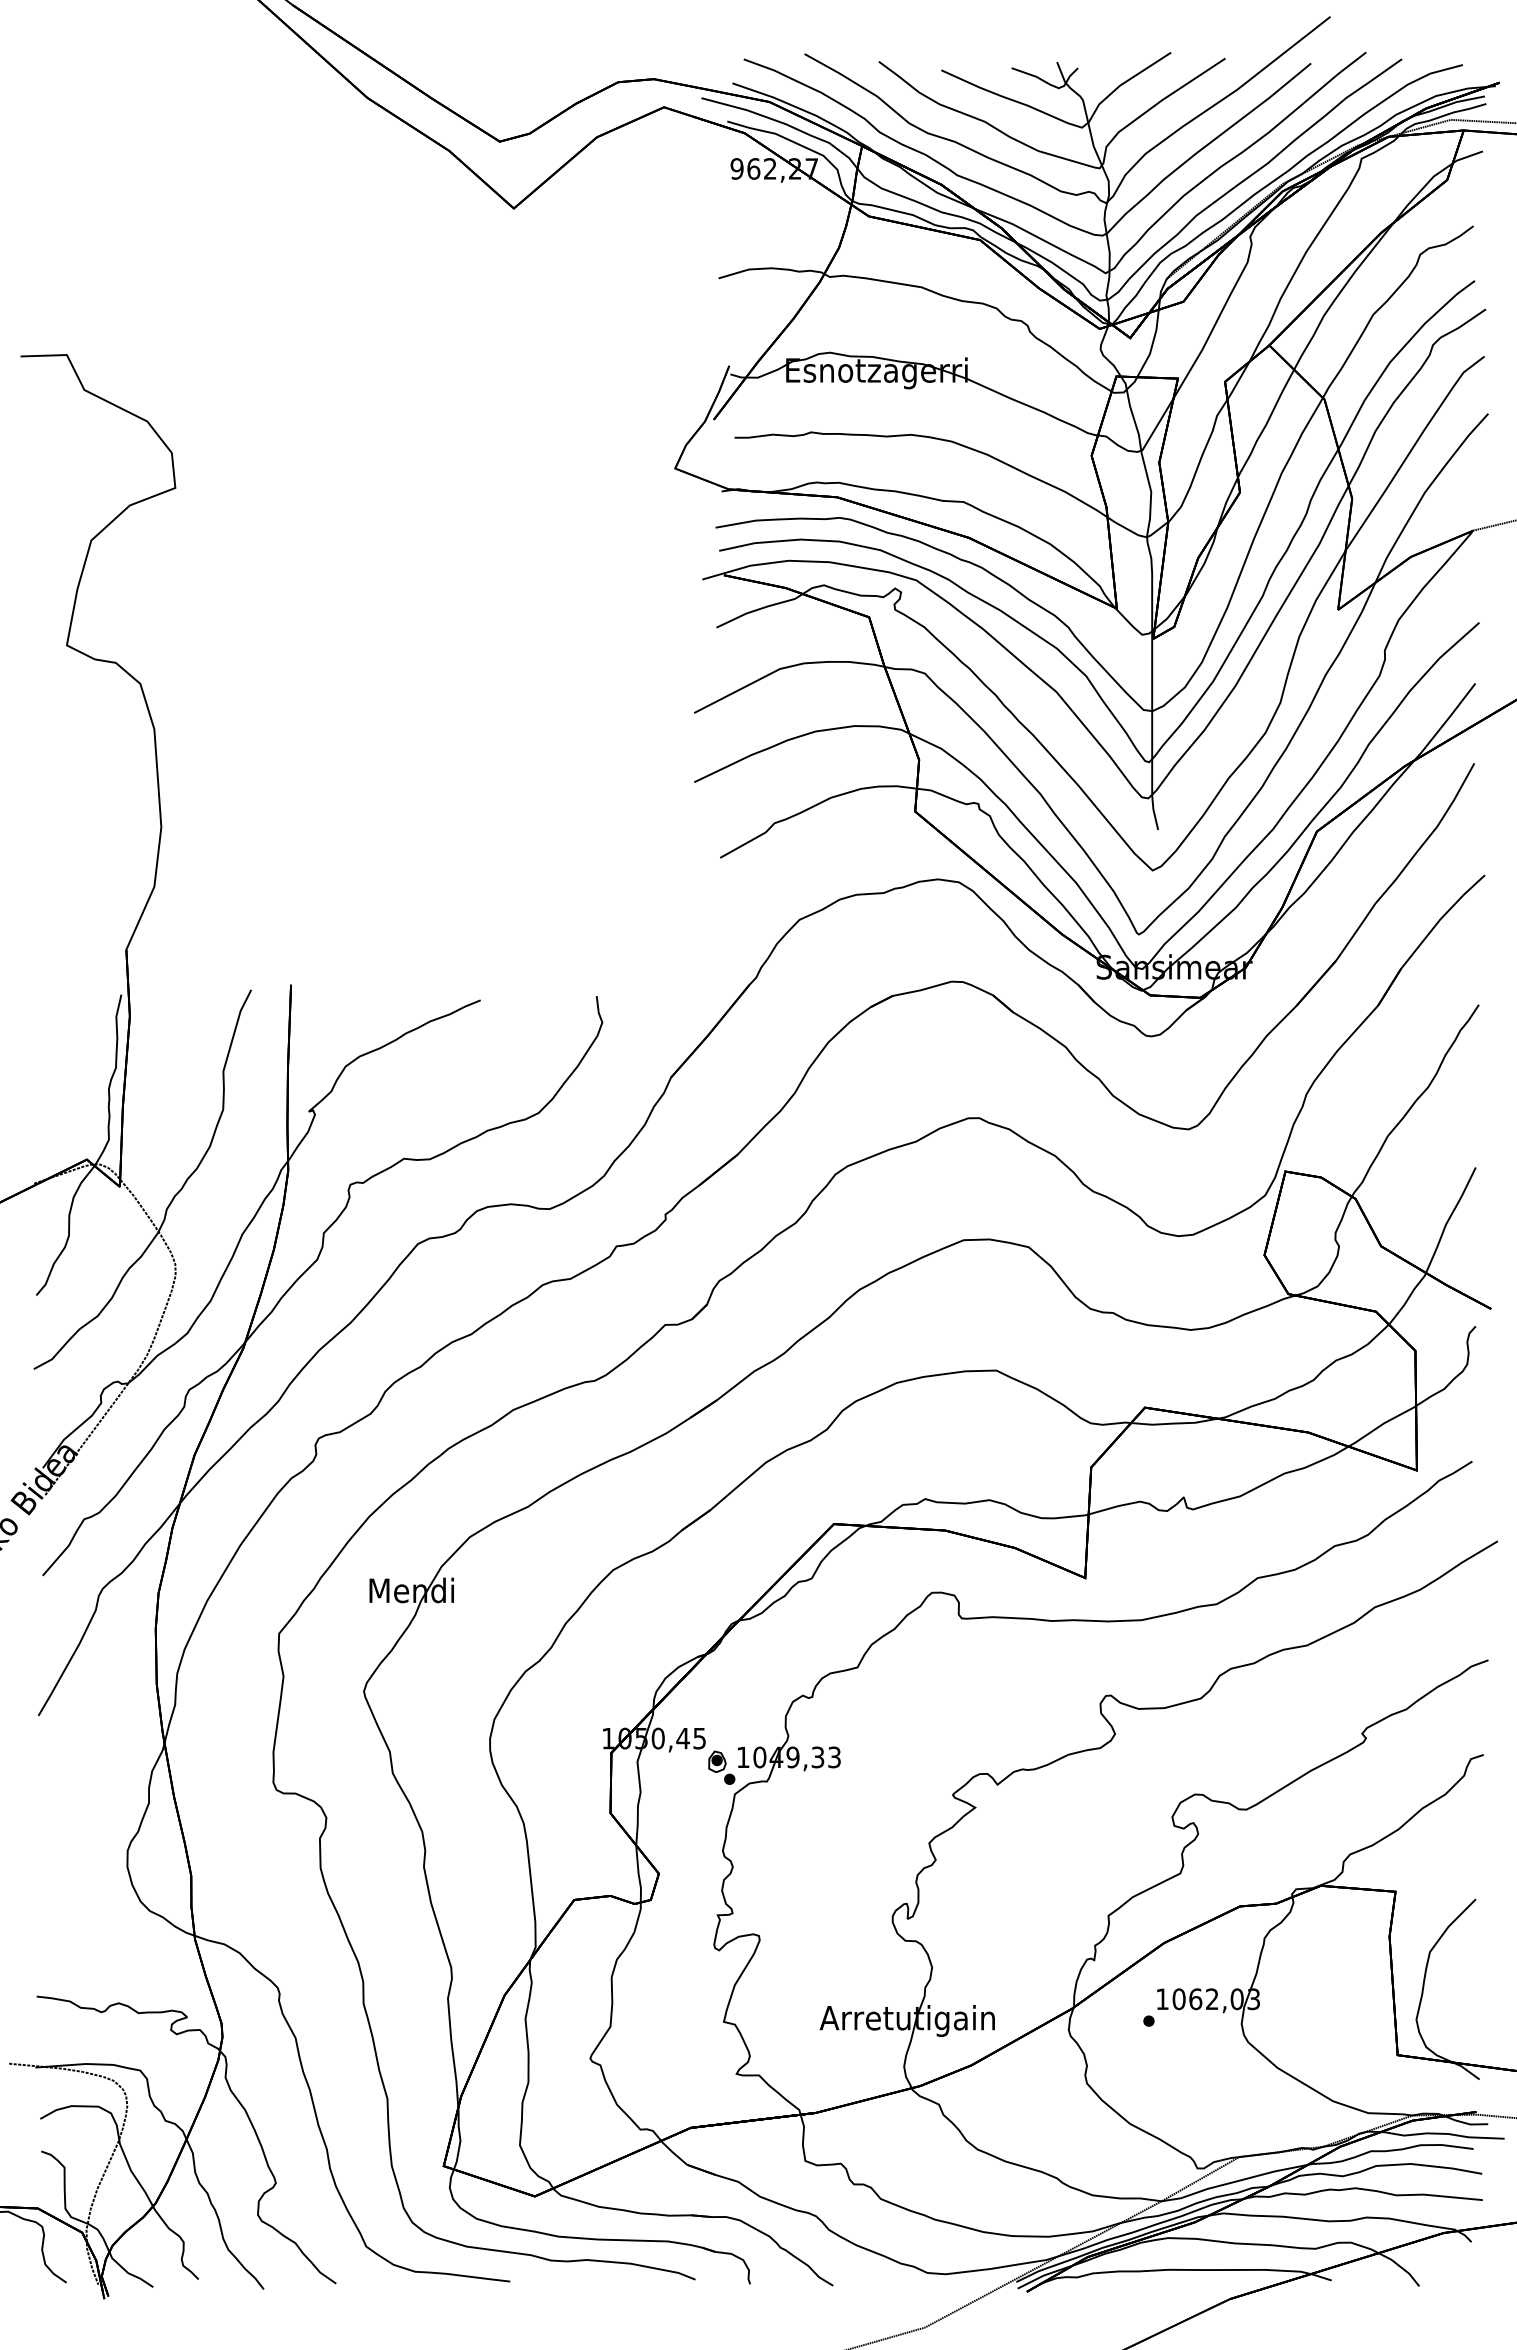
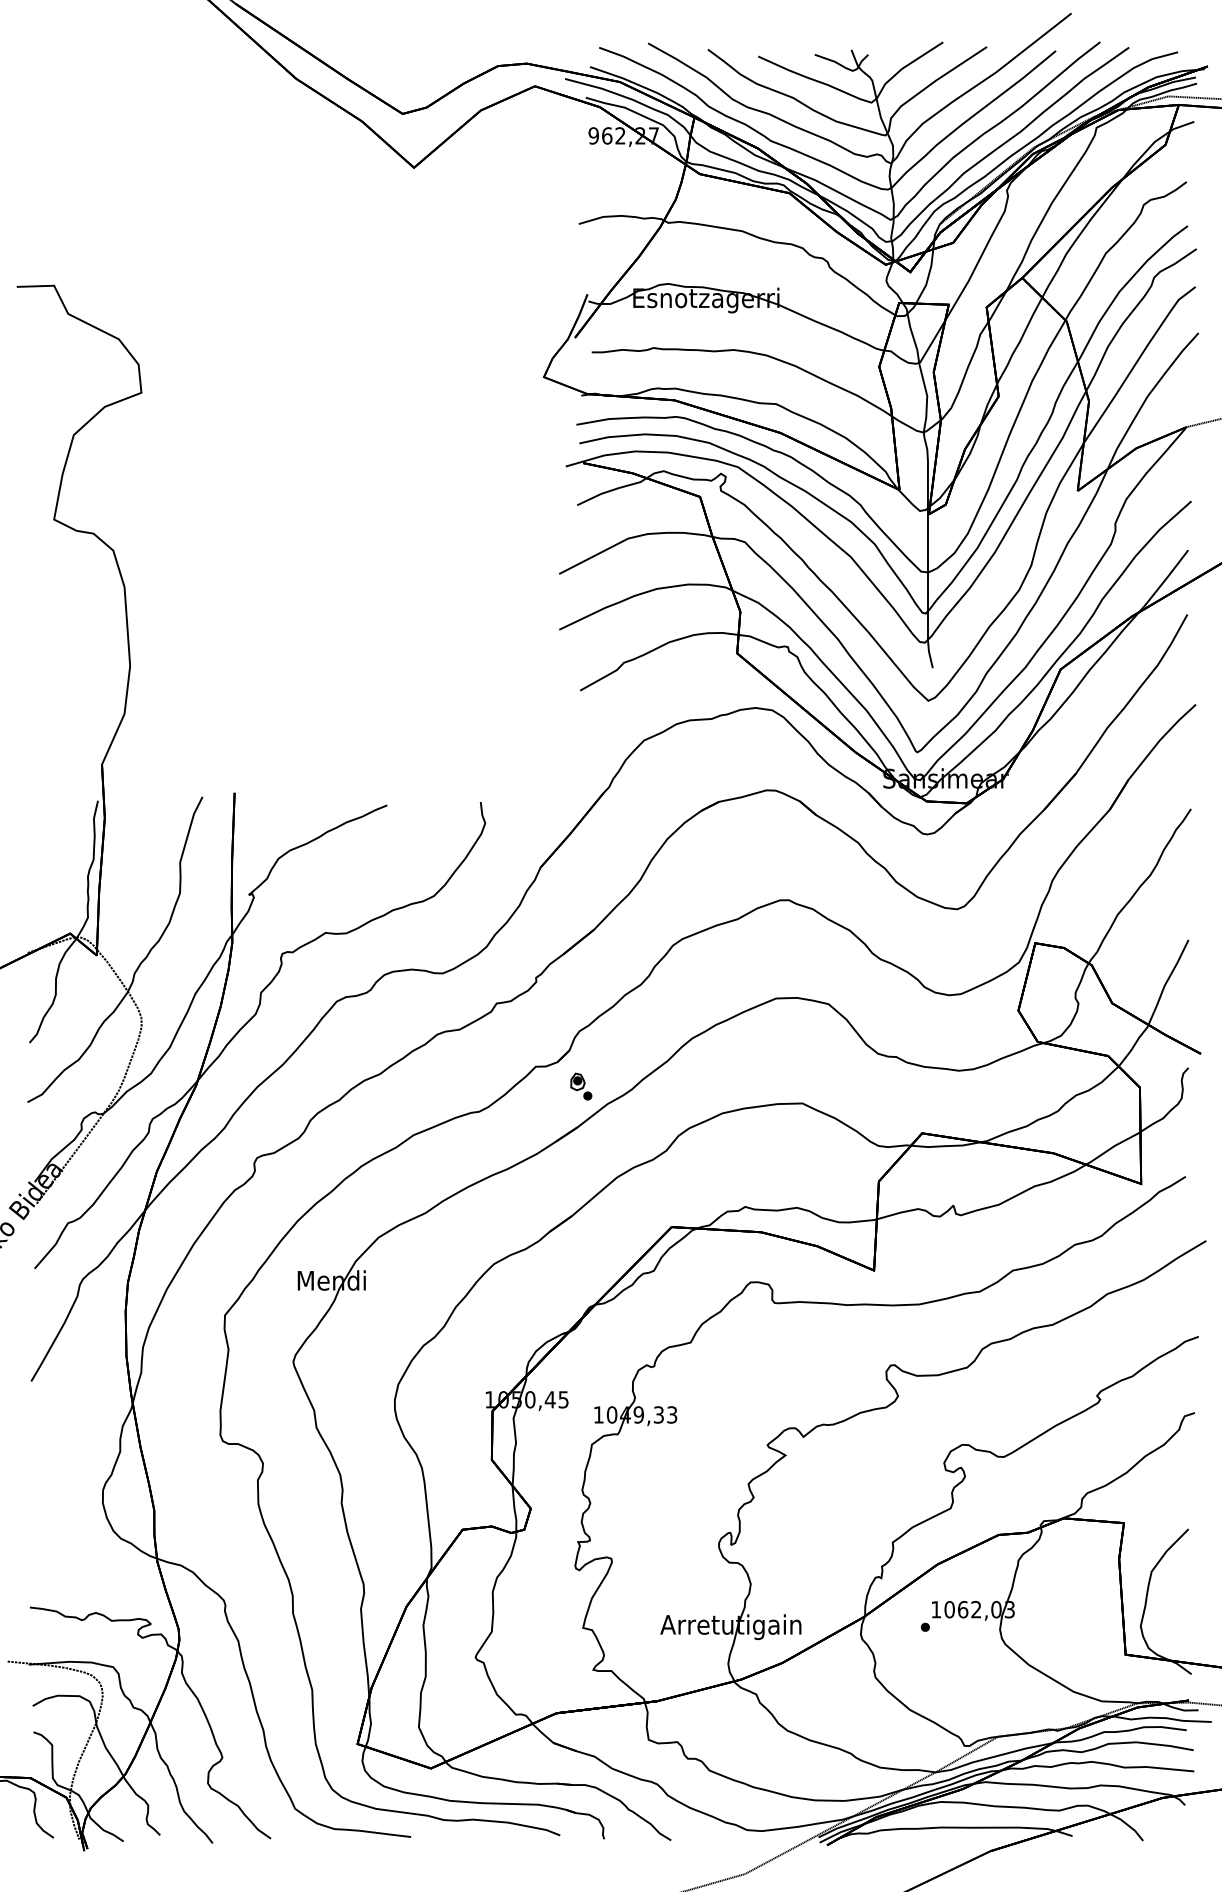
part: (721, 1767) -> (581, 1086), moved

